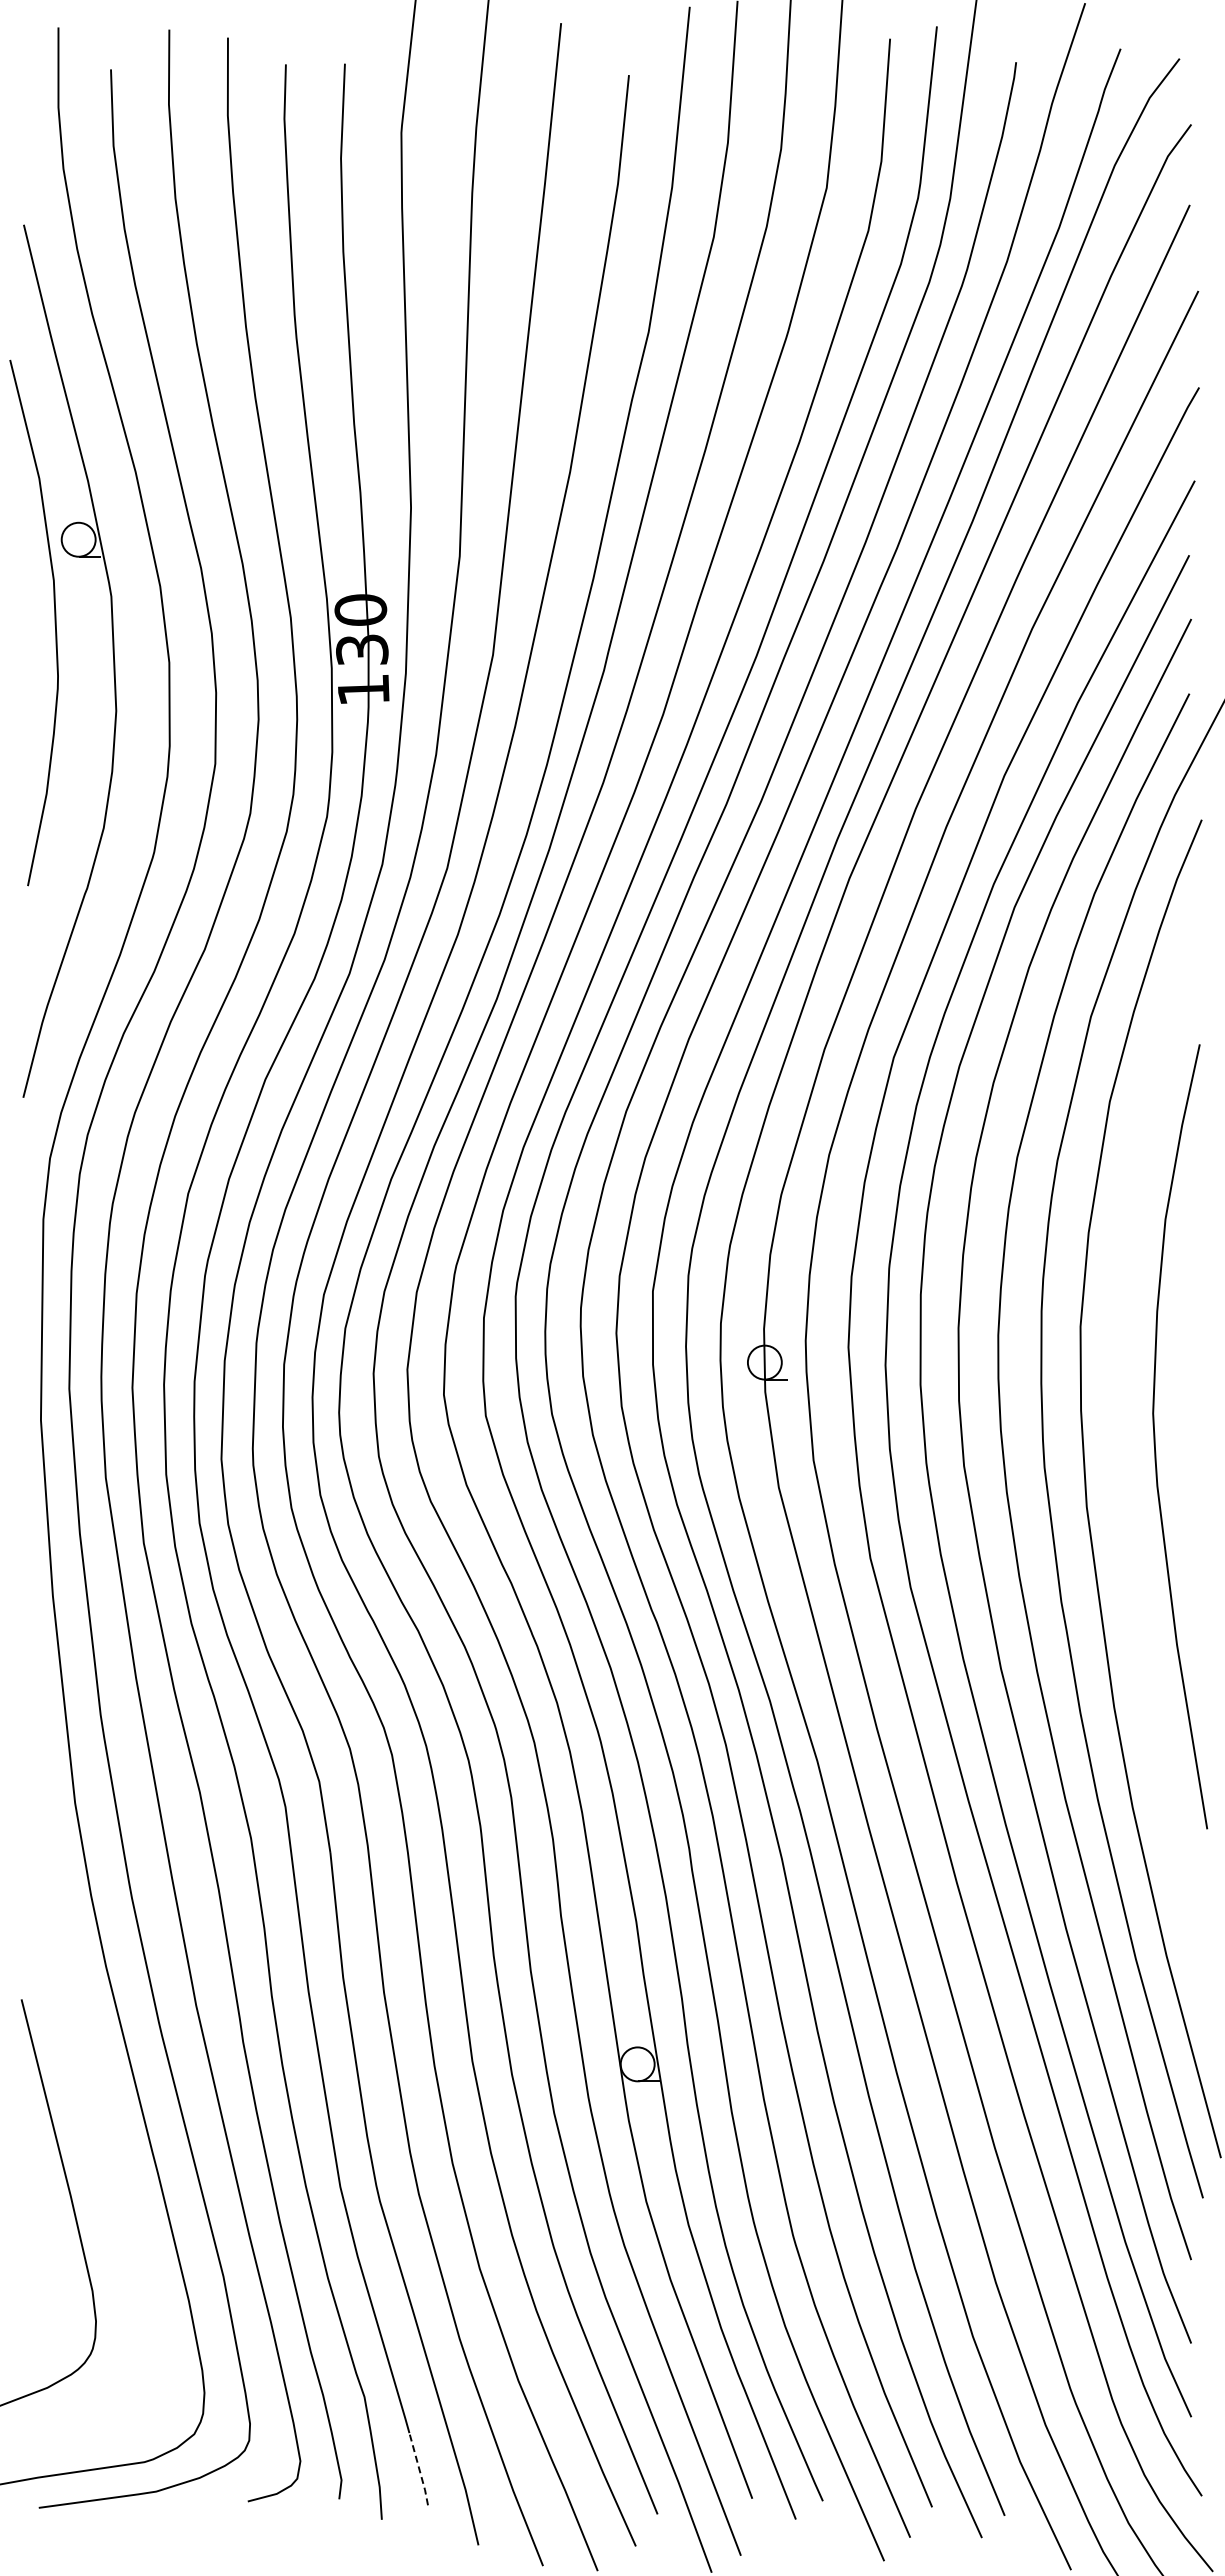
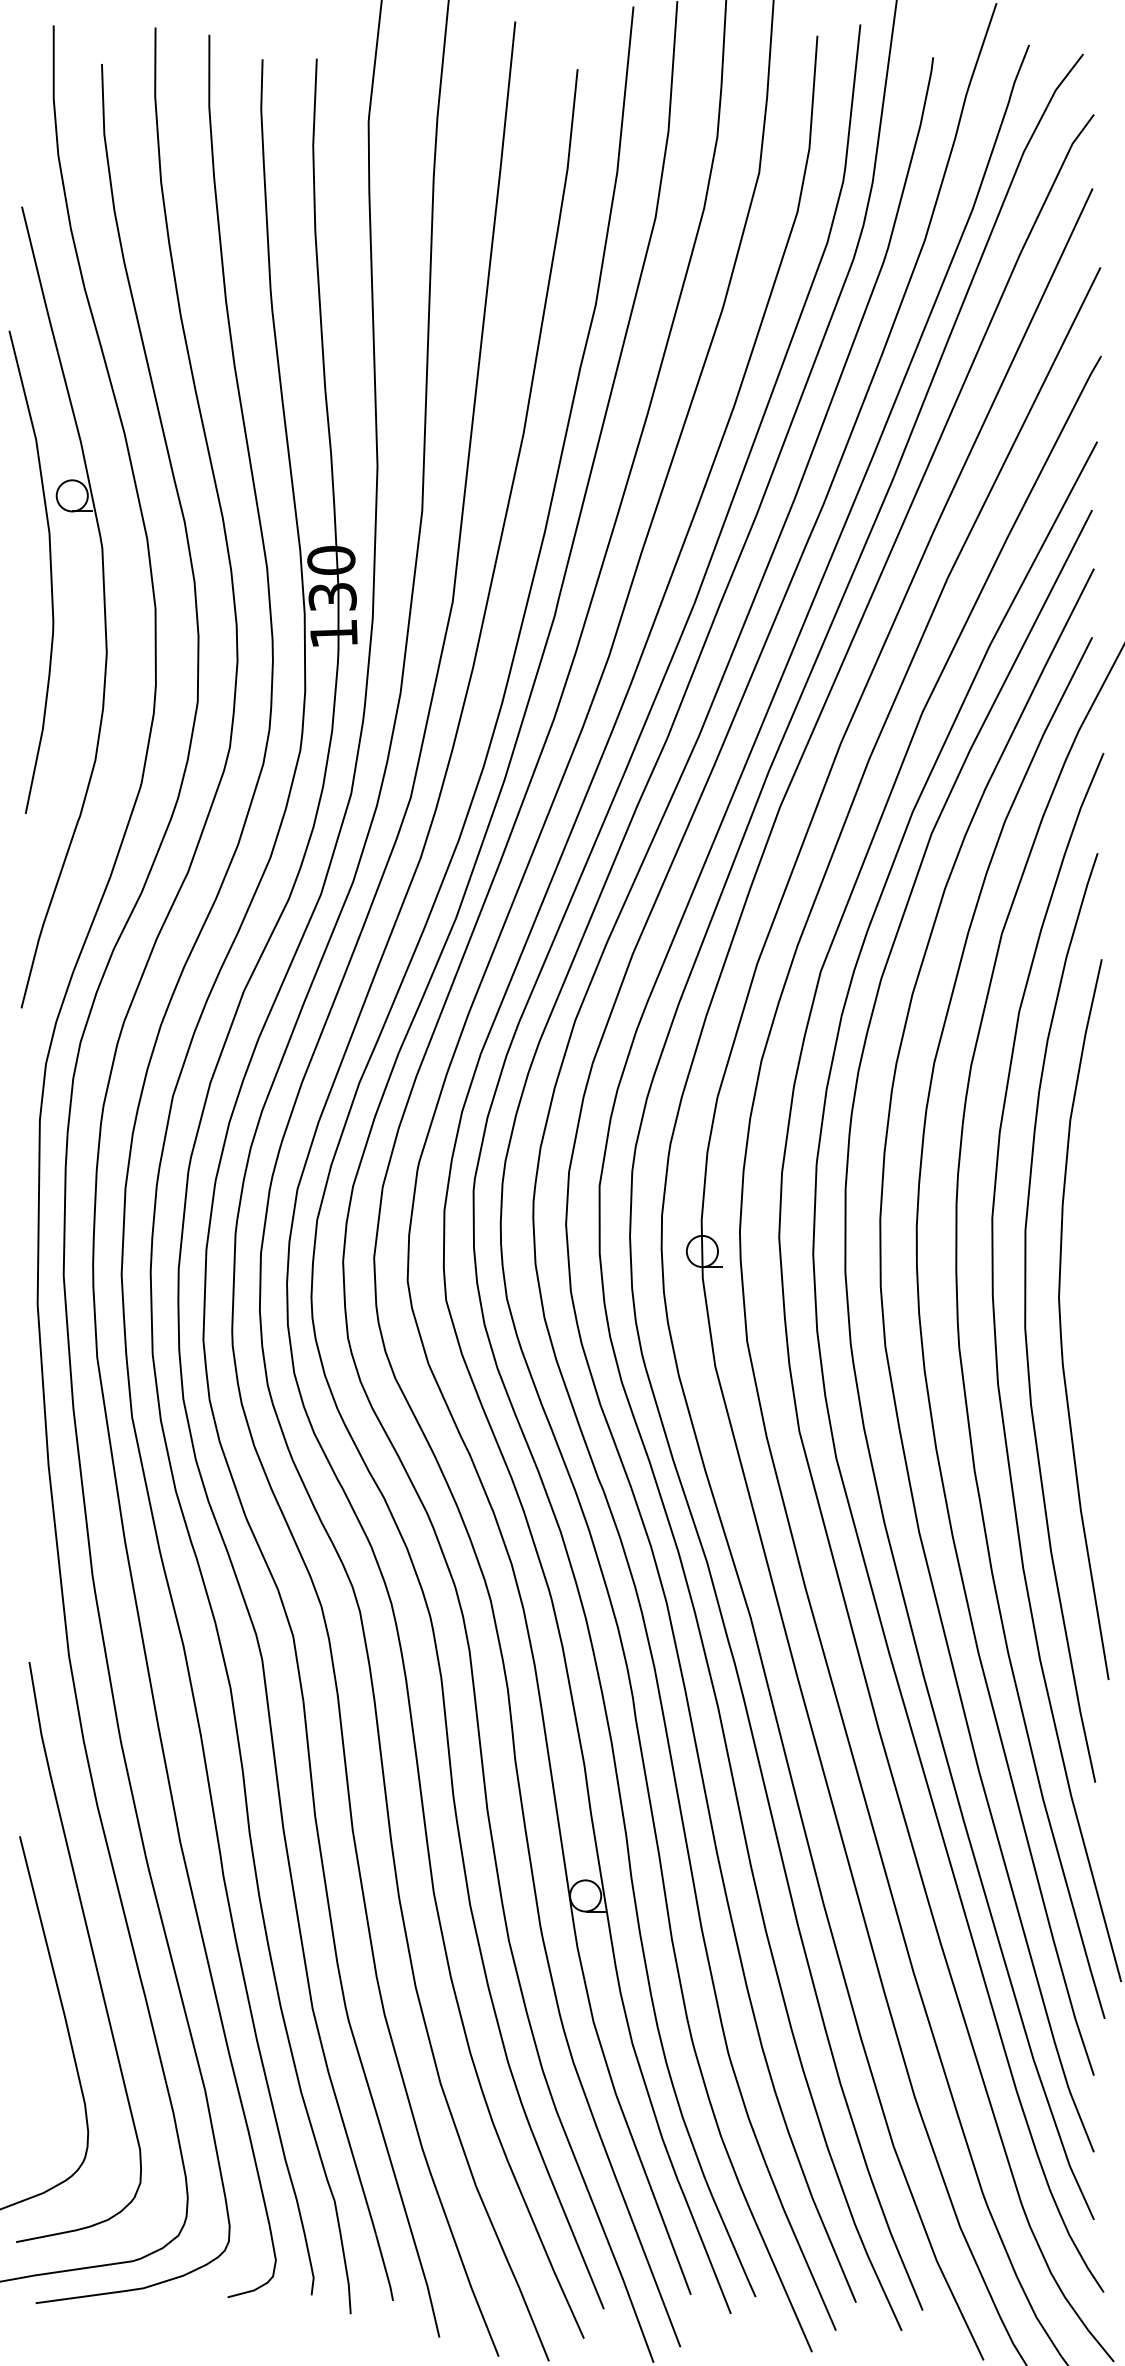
curve: (1117, 1434) -> (1026, 1317), added
curve: (98, 2120) -> (90, 1947), added
line: (419, 2469) -> (385, 2267), dashed -> solid

